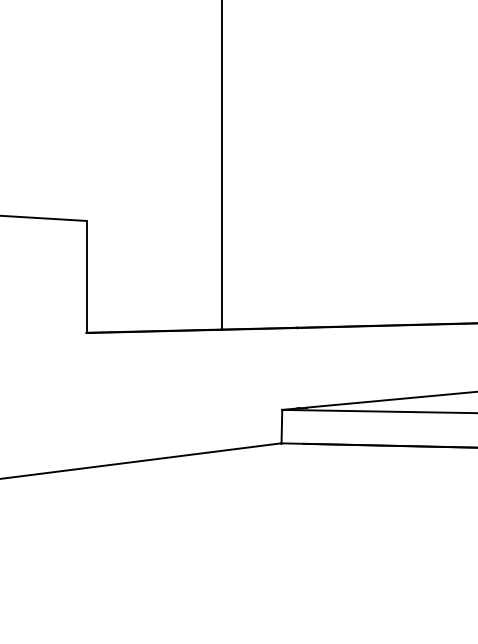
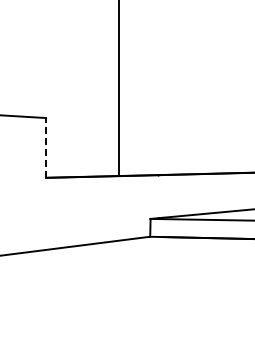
line: (87, 276) -> (46, 147), solid -> dashed

